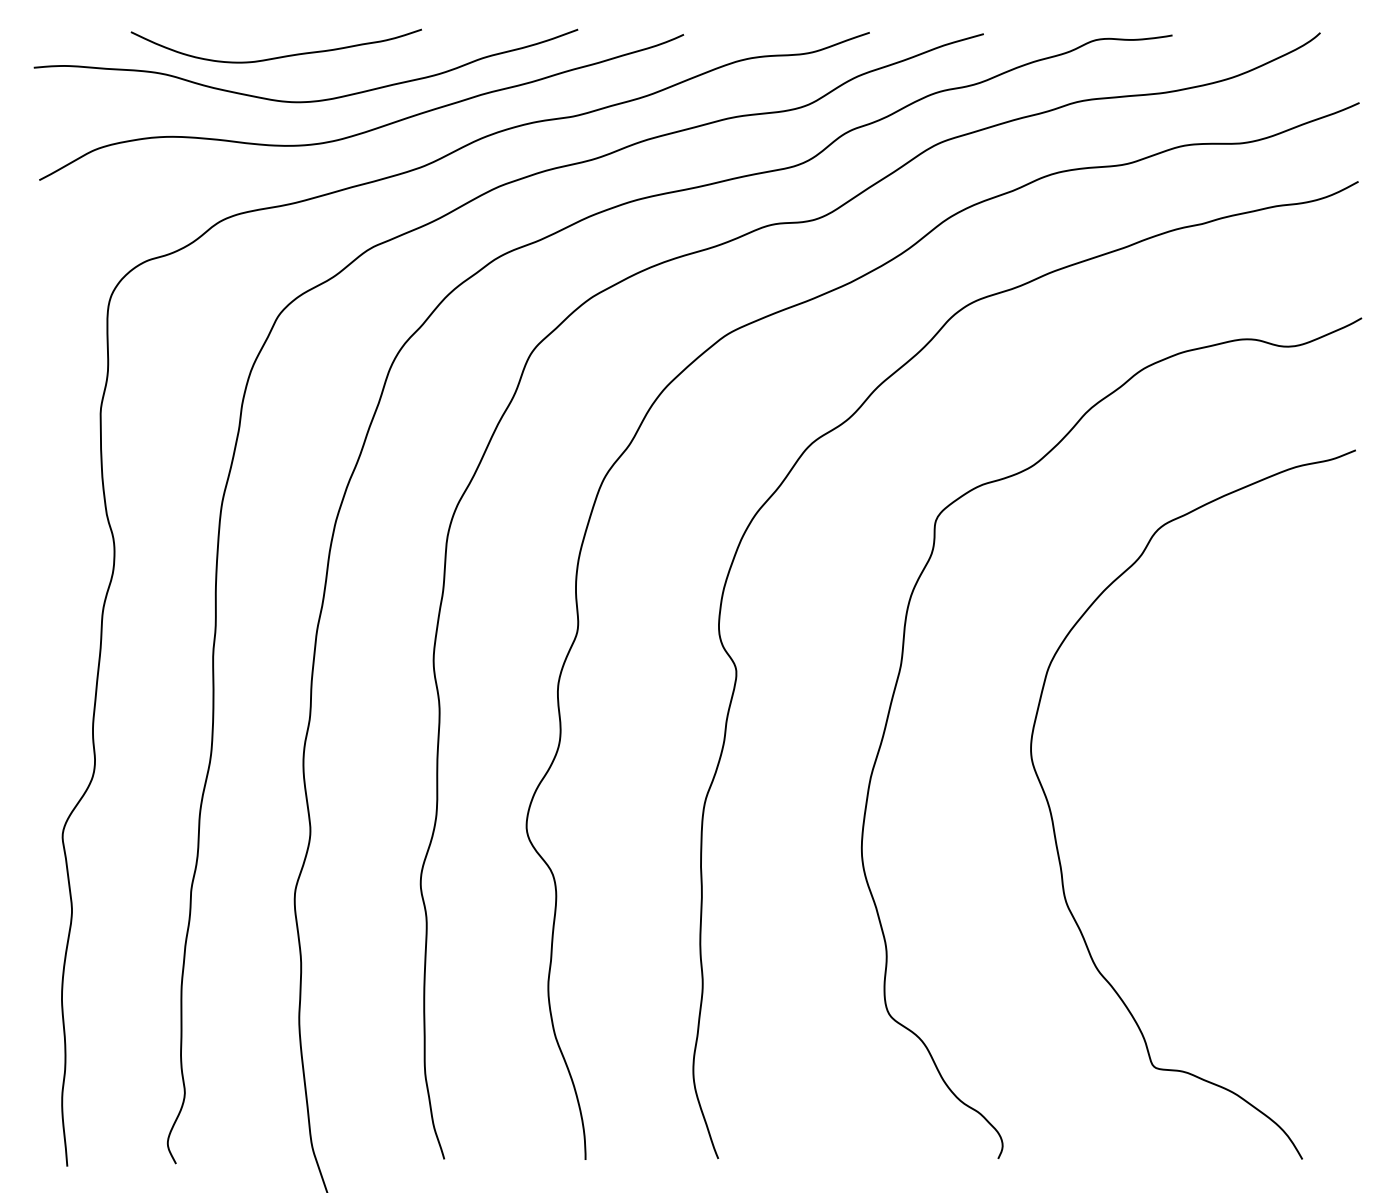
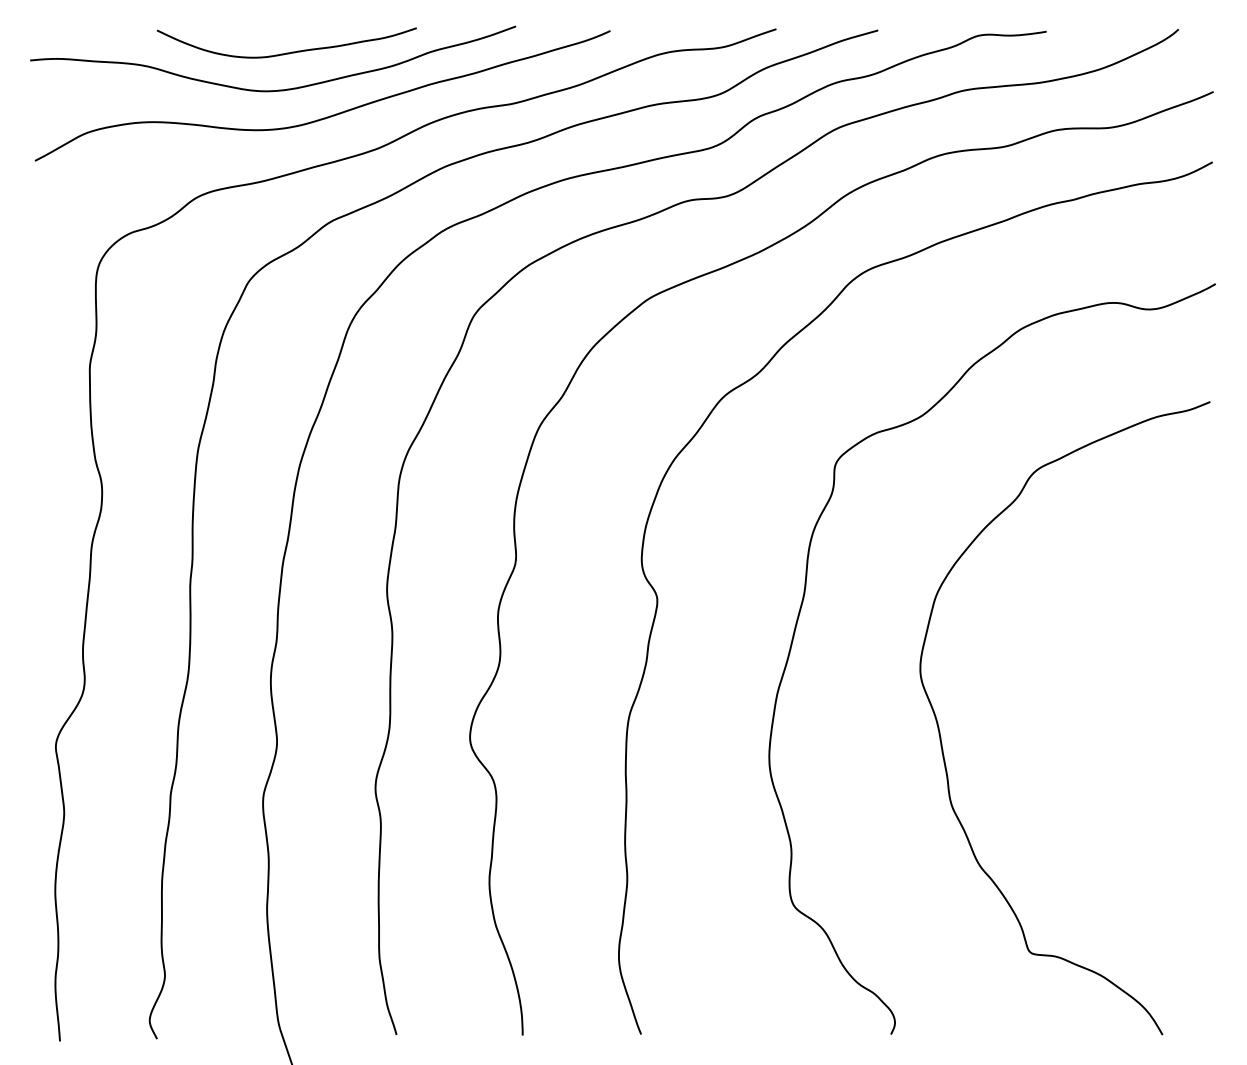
curve: (278, 56) -> (288, 52), moved

